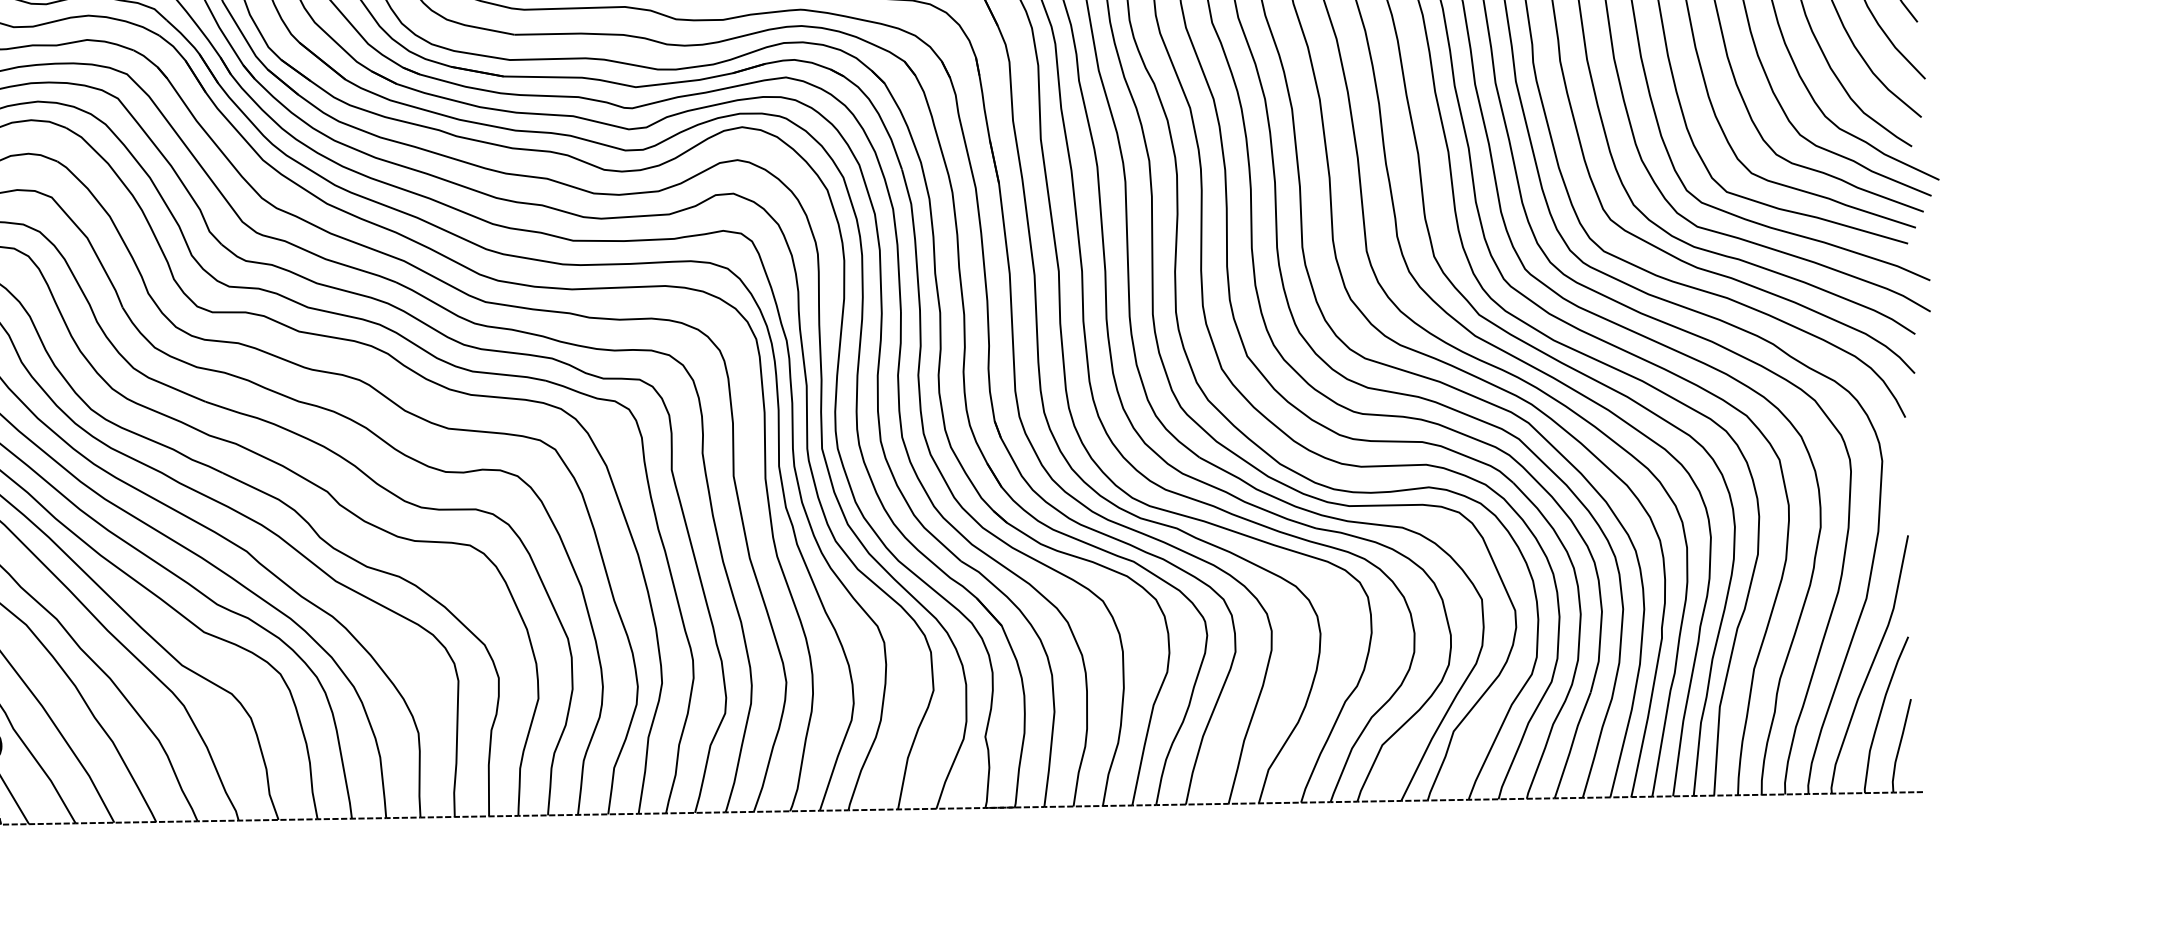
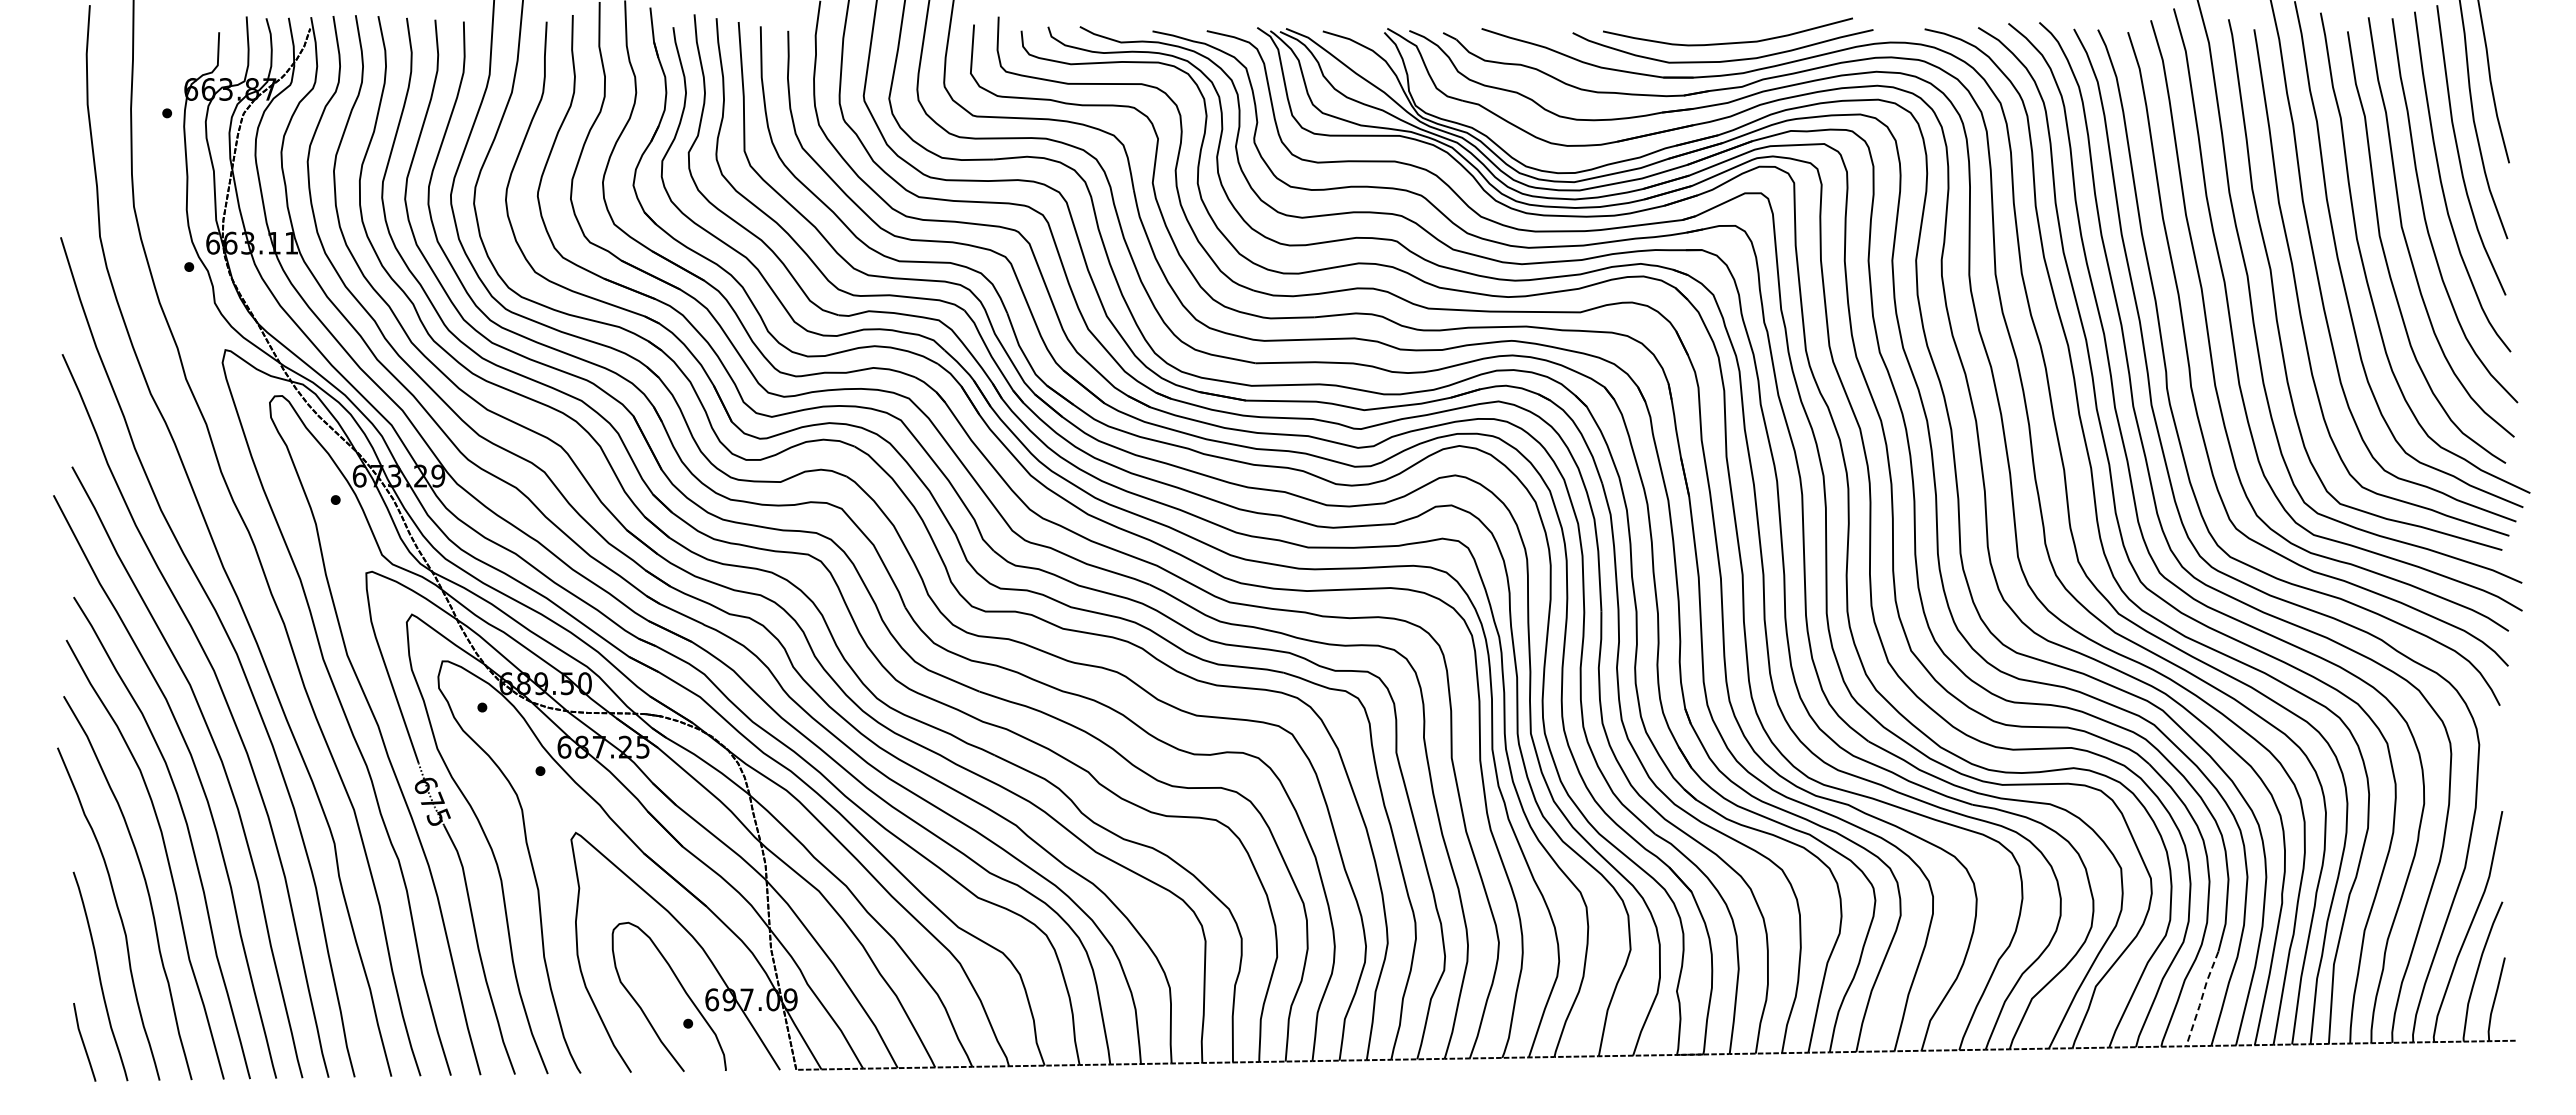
line: (1571, 746) -> (2201, 999), solid -> dashed

